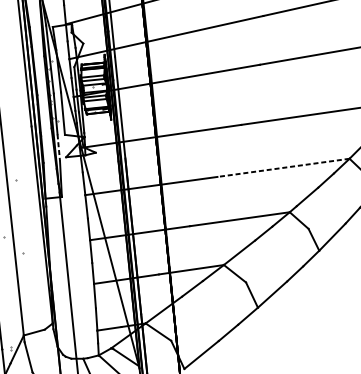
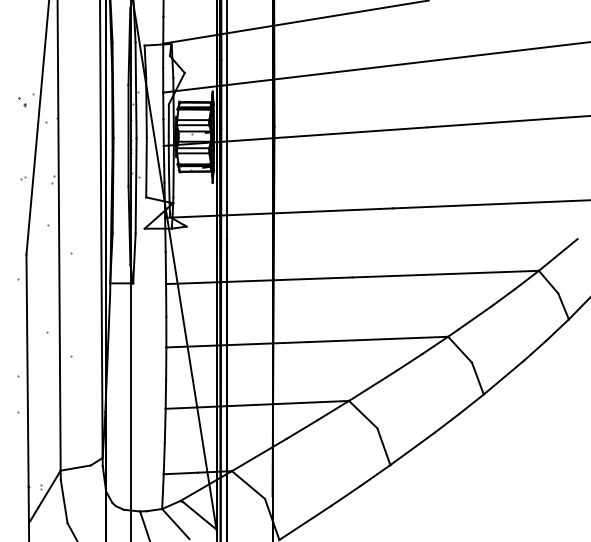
line: (58, 147) -> (135, 214), dashed -> solid
line: (283, 168) -> (445, 274), dashed -> solid

